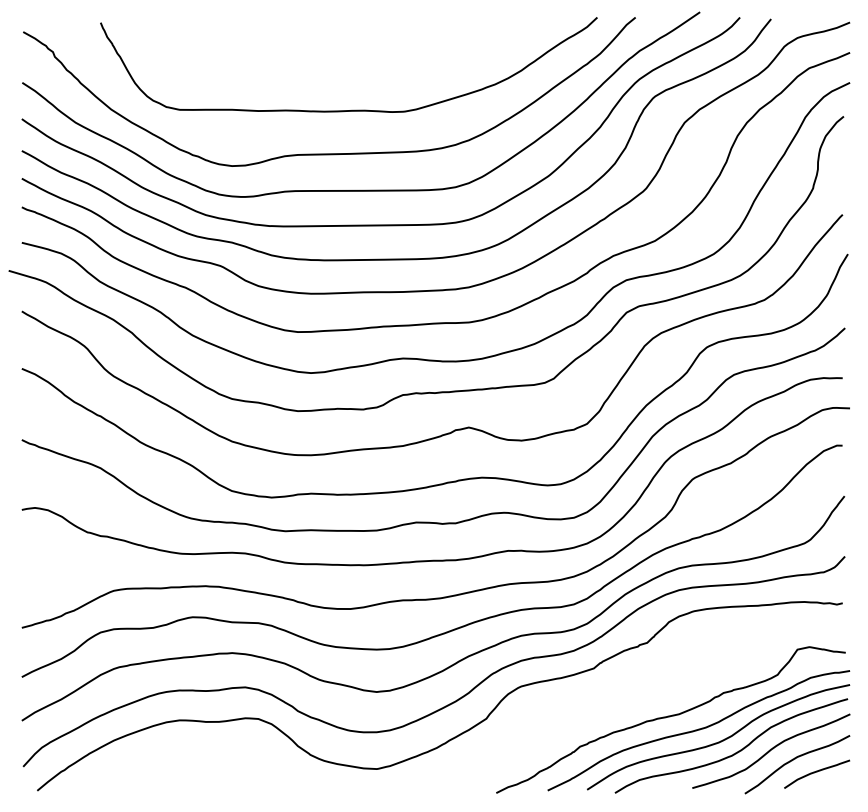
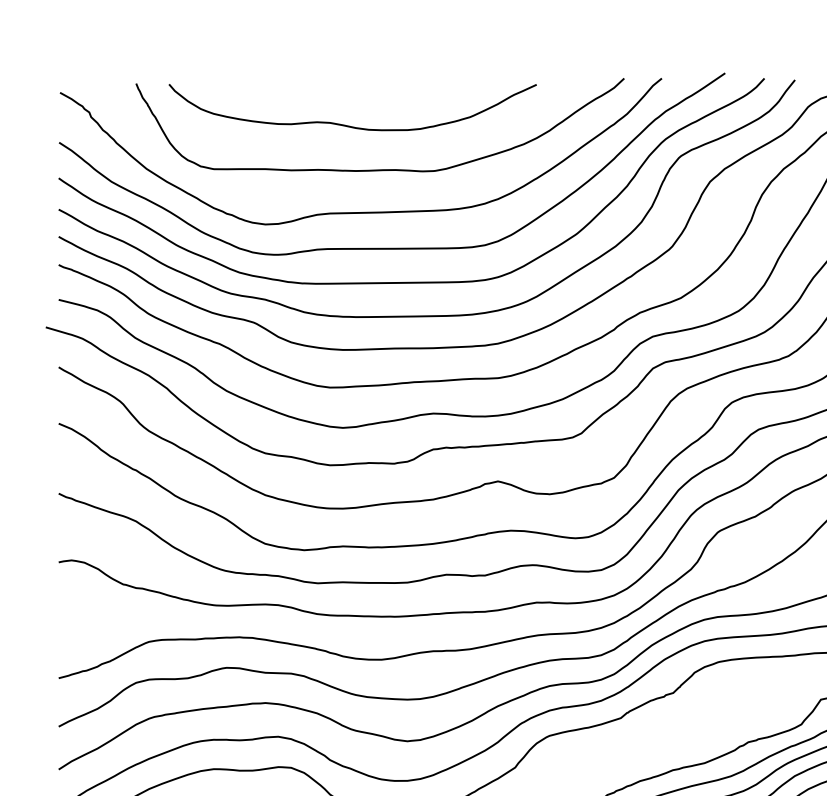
curve: (318, 65) -> (350, 125), added

